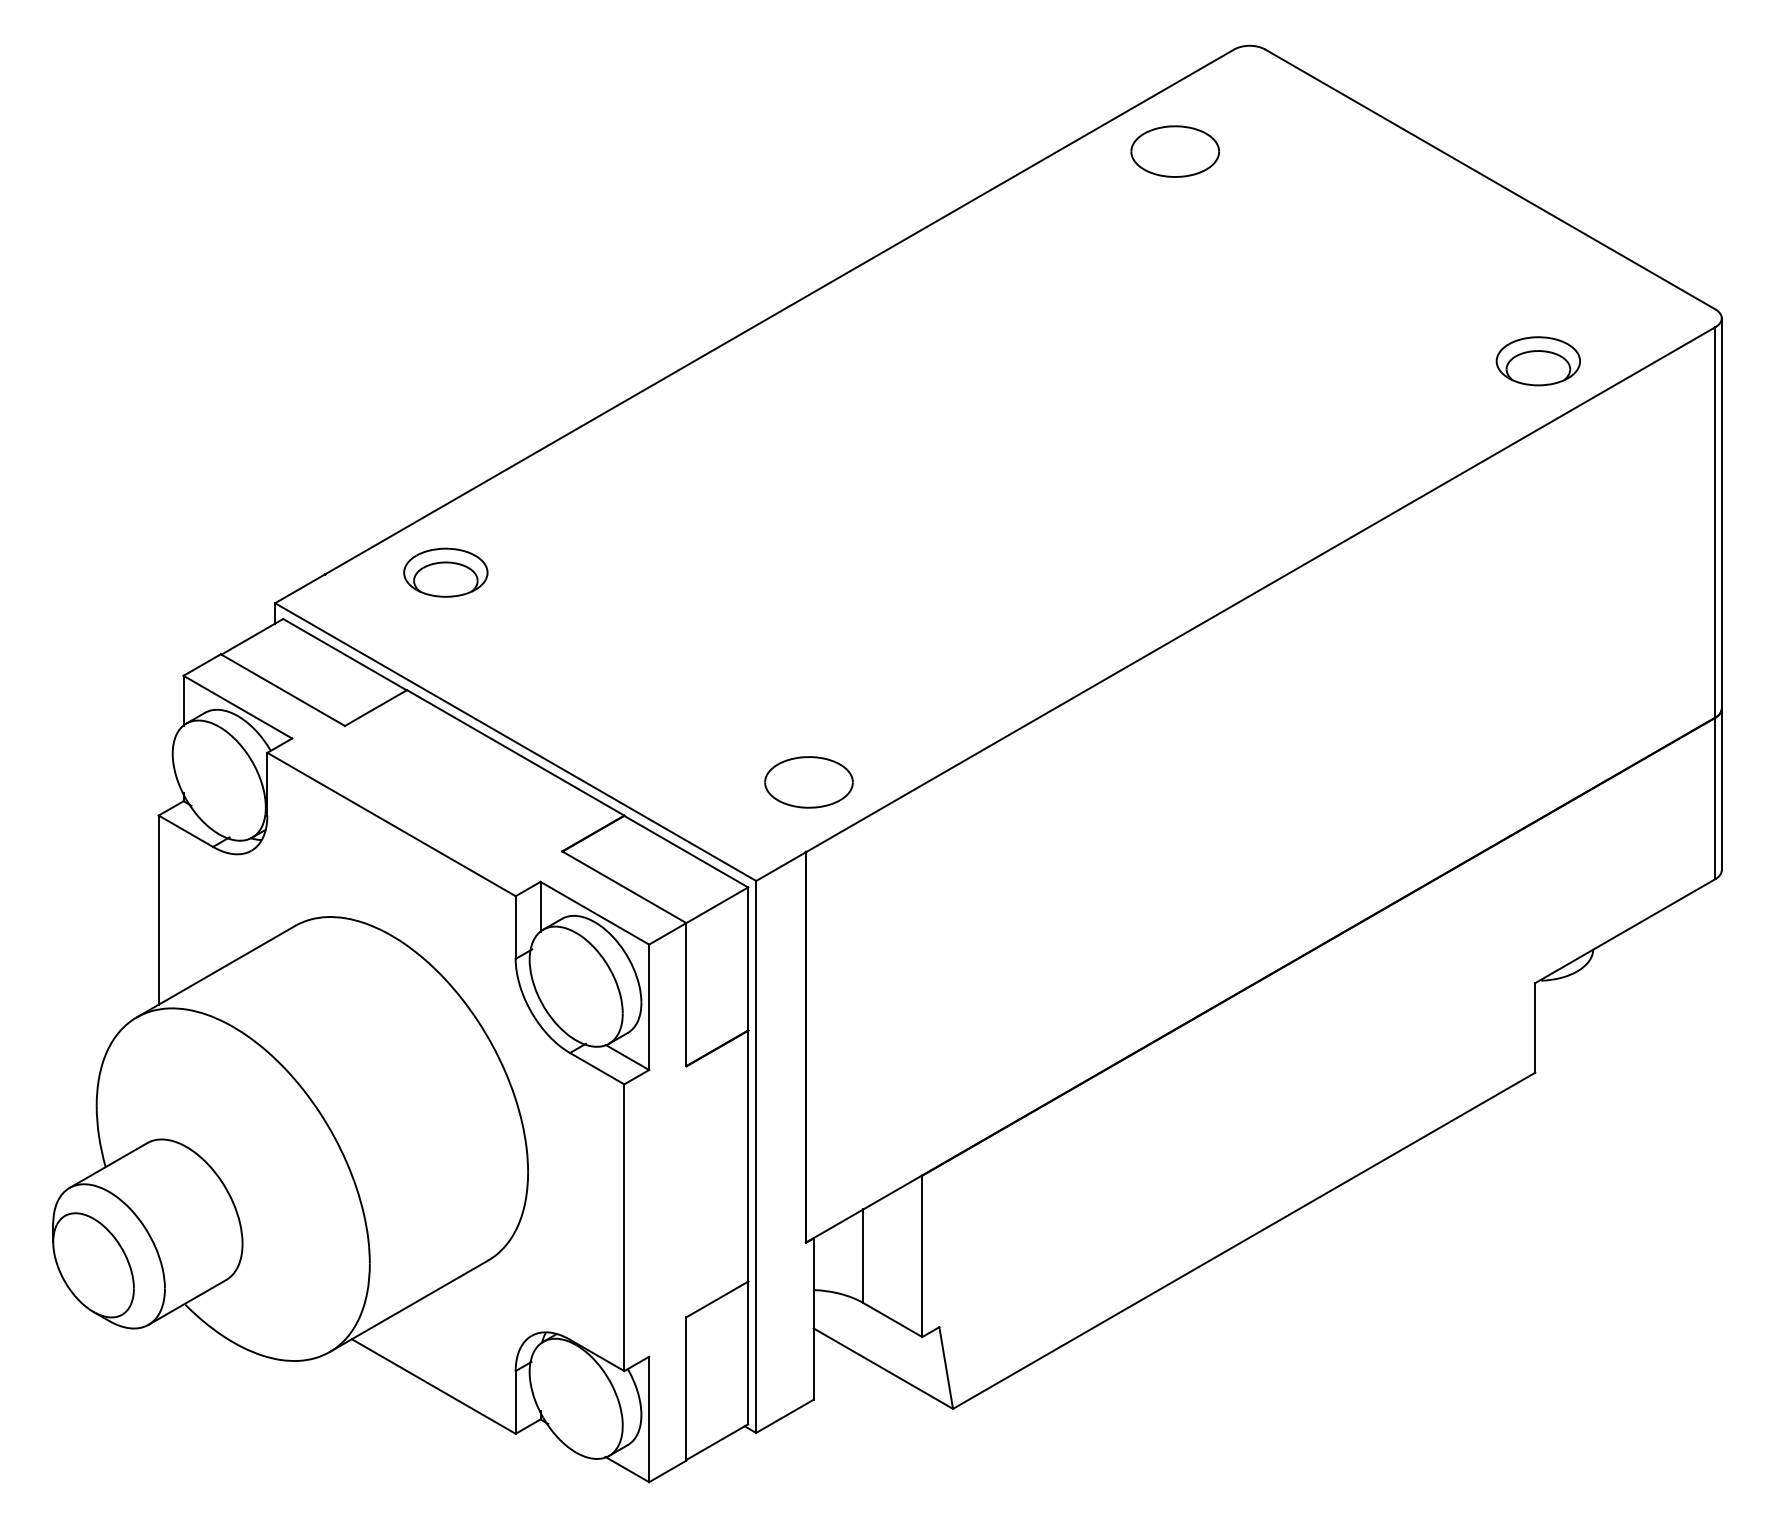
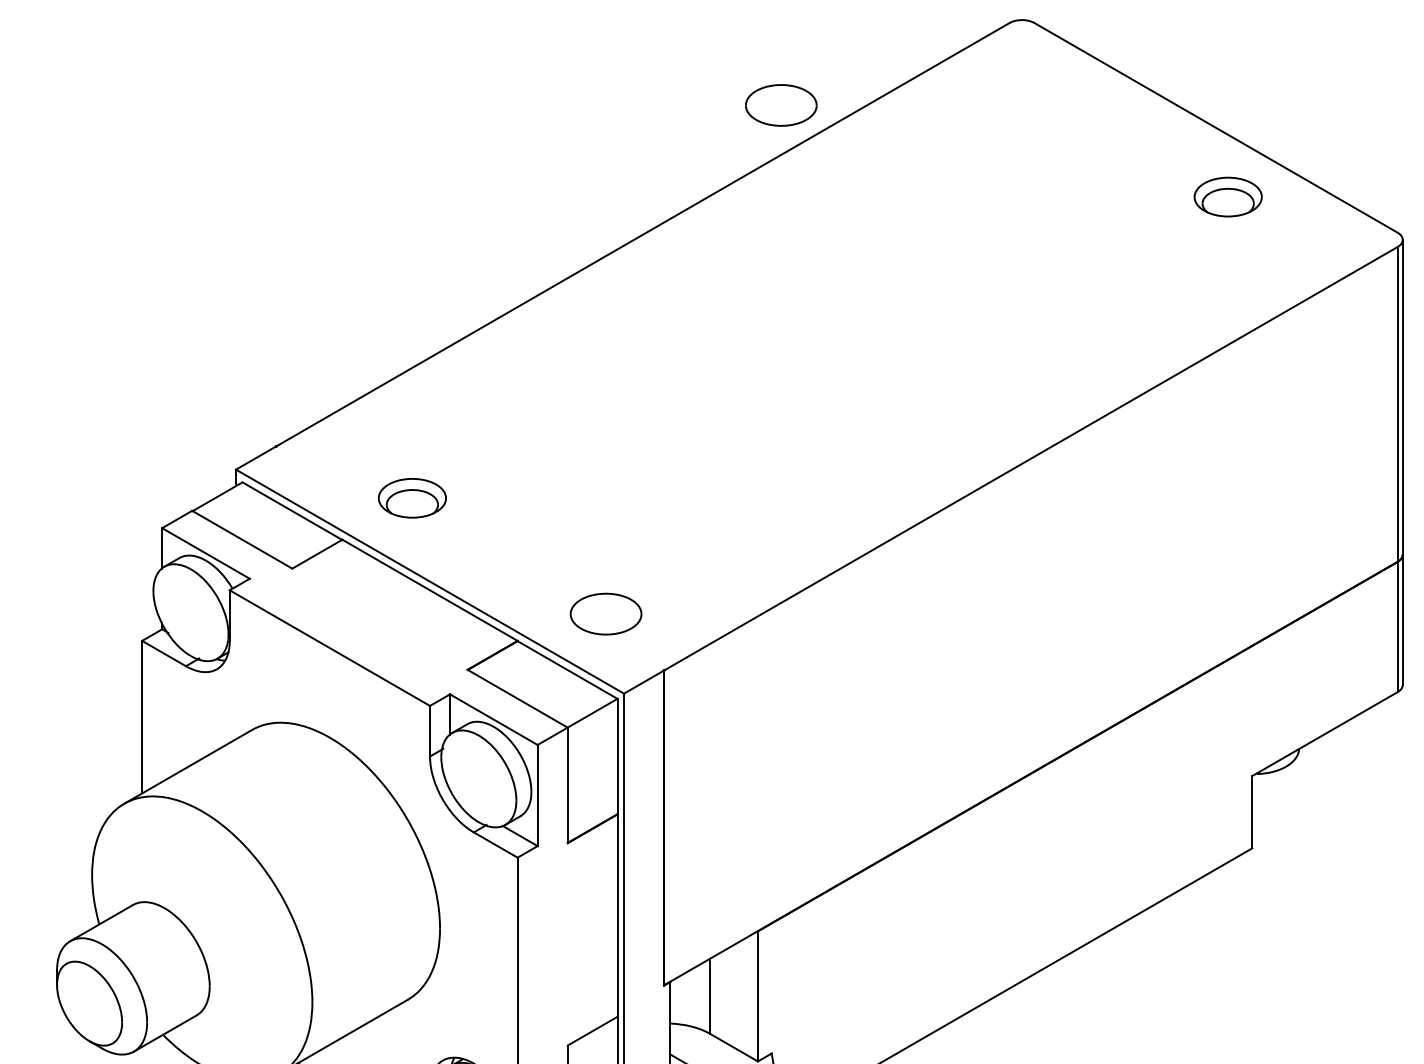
part: (1174, 151) -> (780, 105), moved
part: (1537, 361) -> (1227, 197), moved
part: (445, 572) -> (412, 498), moved
part: (808, 782) -> (605, 614), moved

